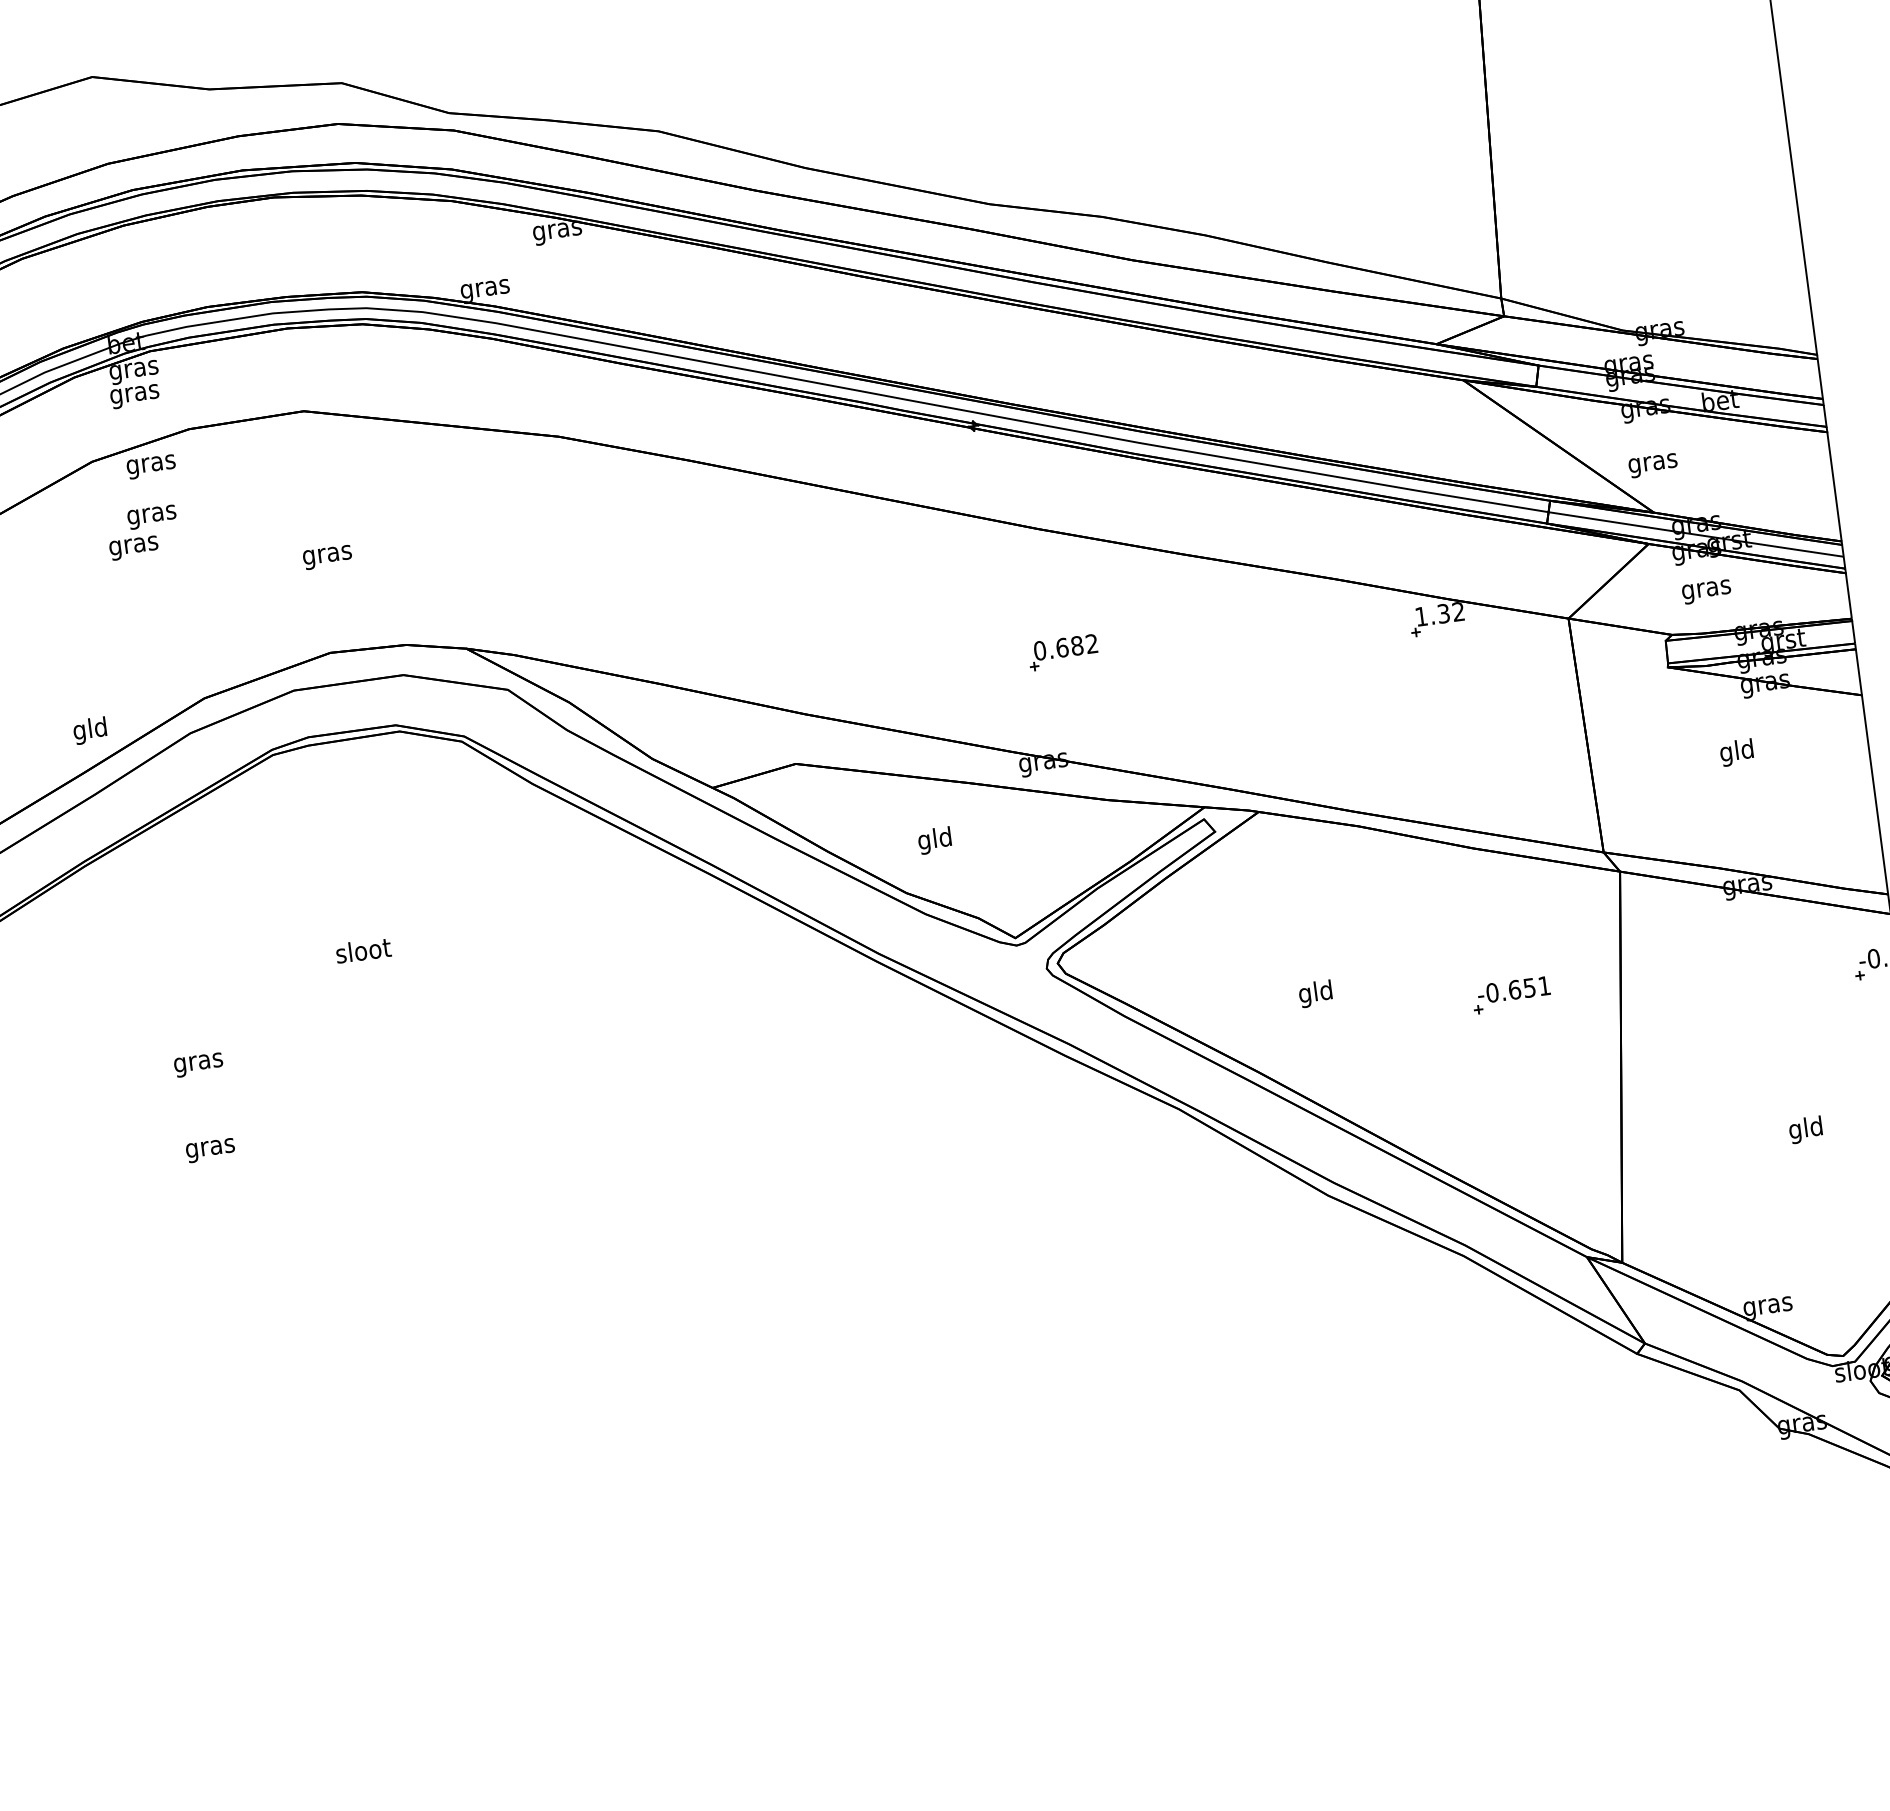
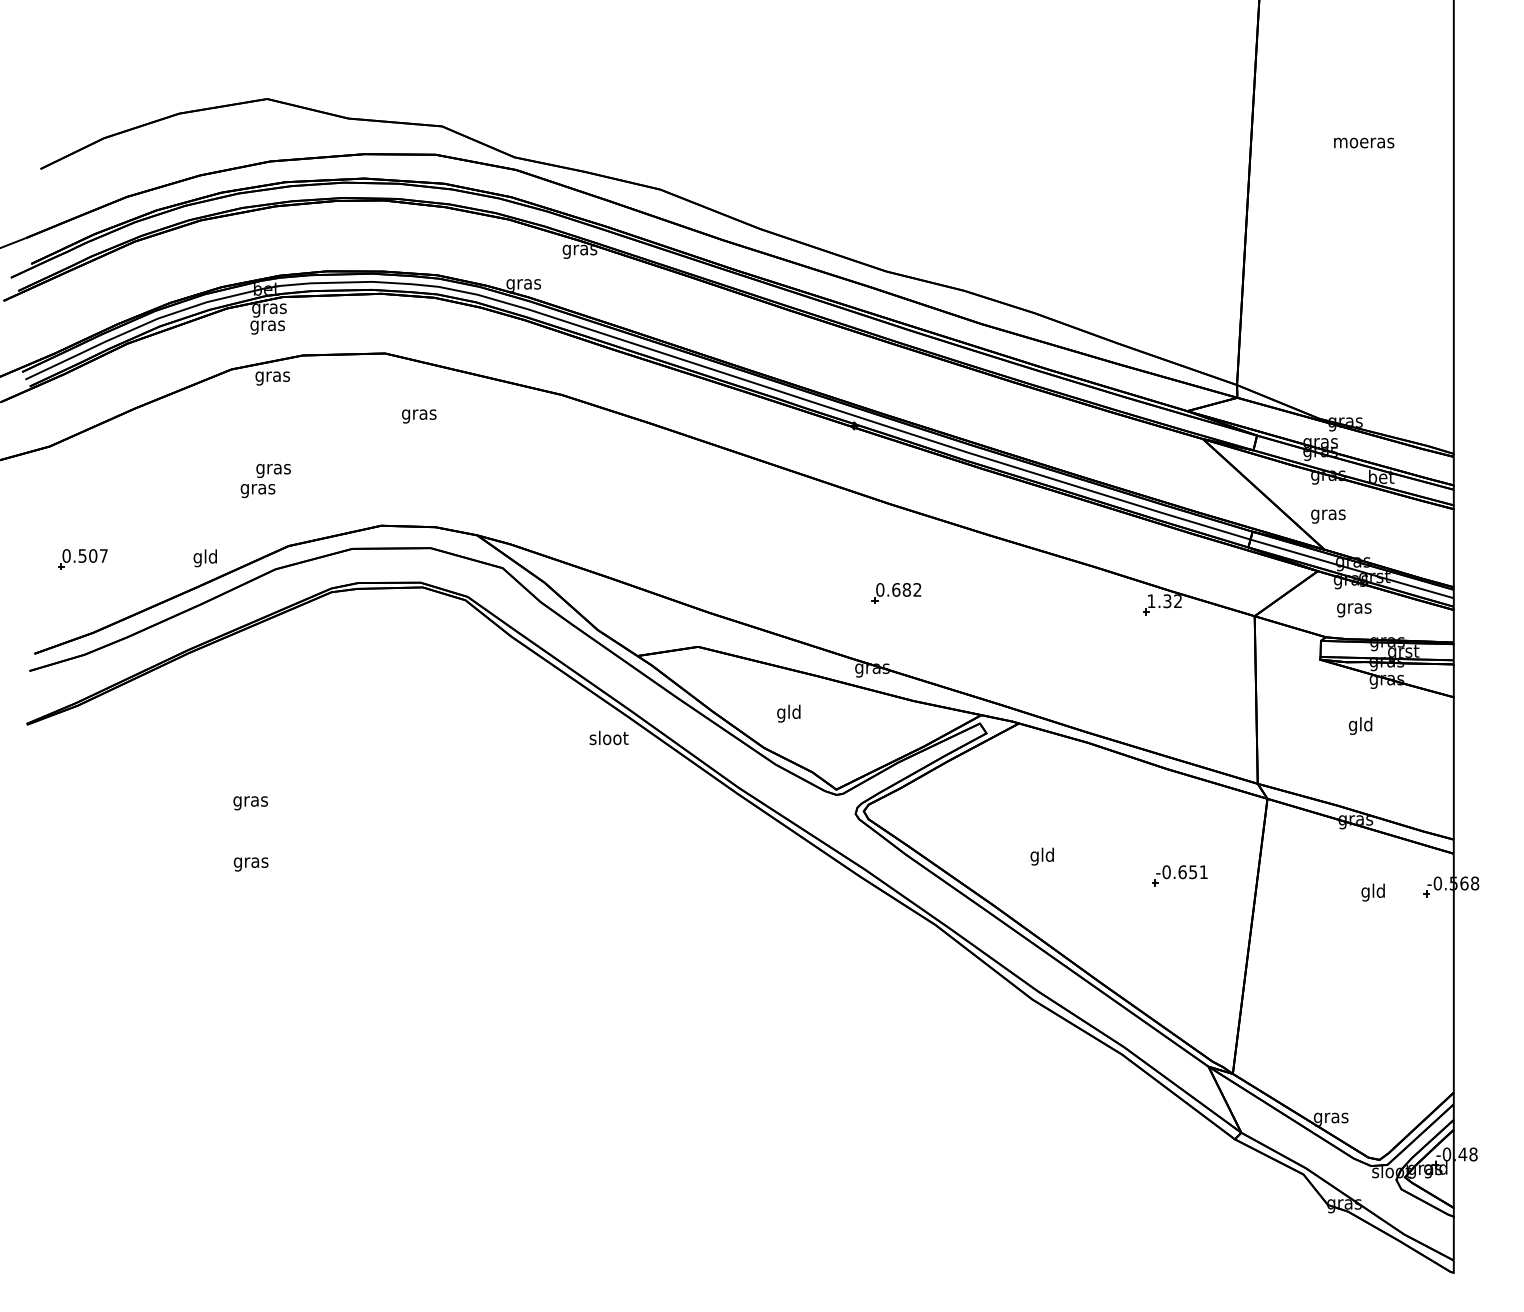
text: (142, 533) -> (265, 481), moved
text: (327, 557) -> (419, 416), moved
text: (362, 949) -> (608, 737), moved
text: (1804, 1129) -> (1372, 892), moved

